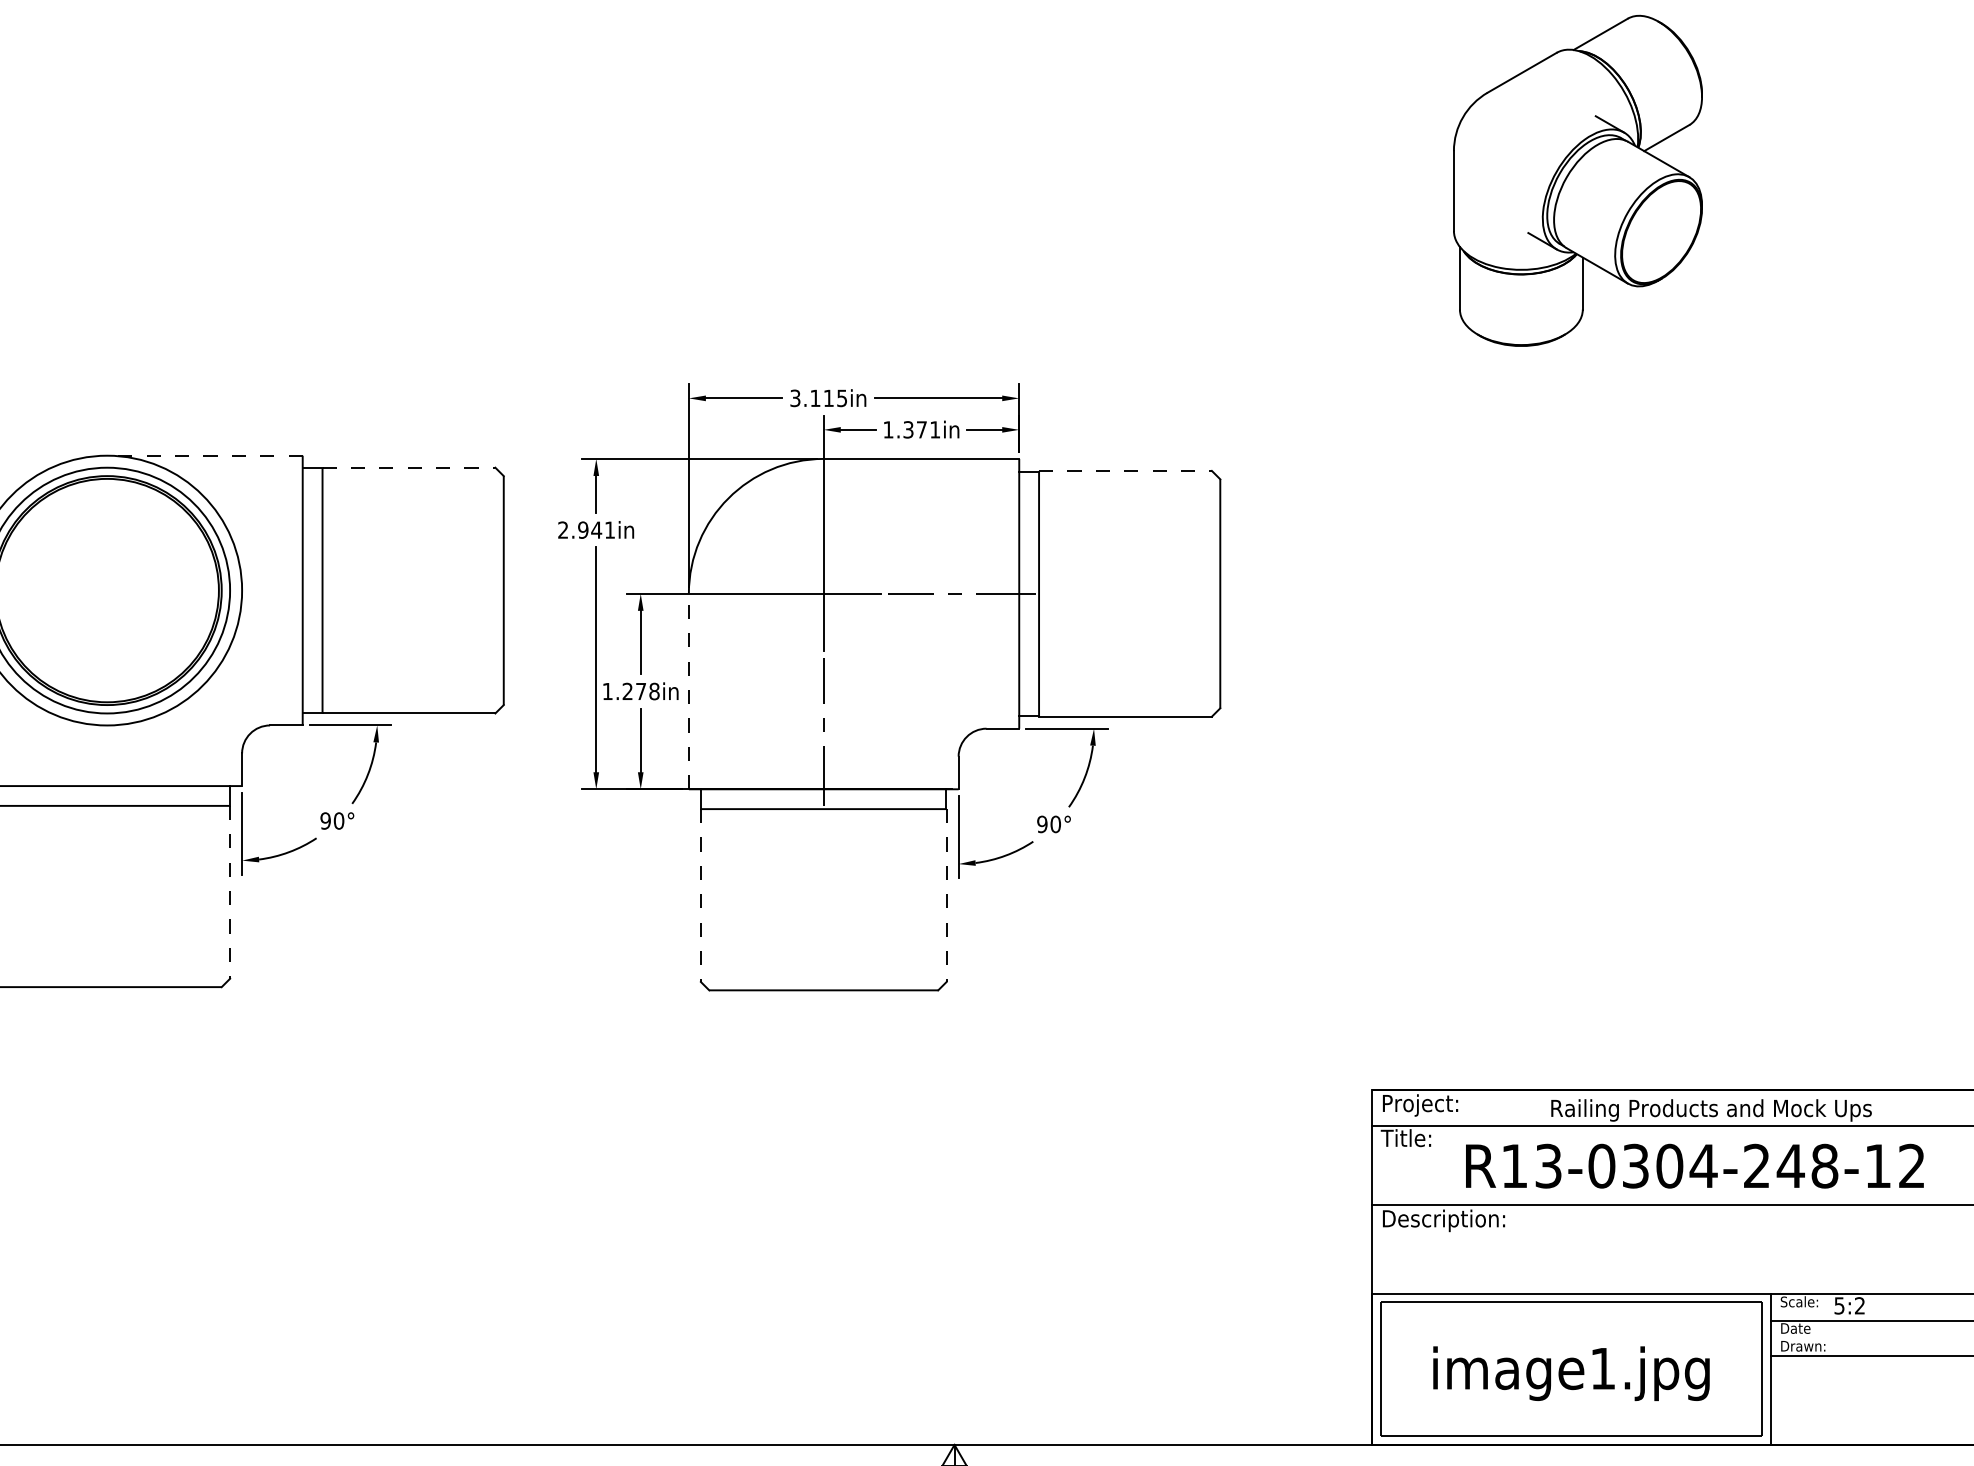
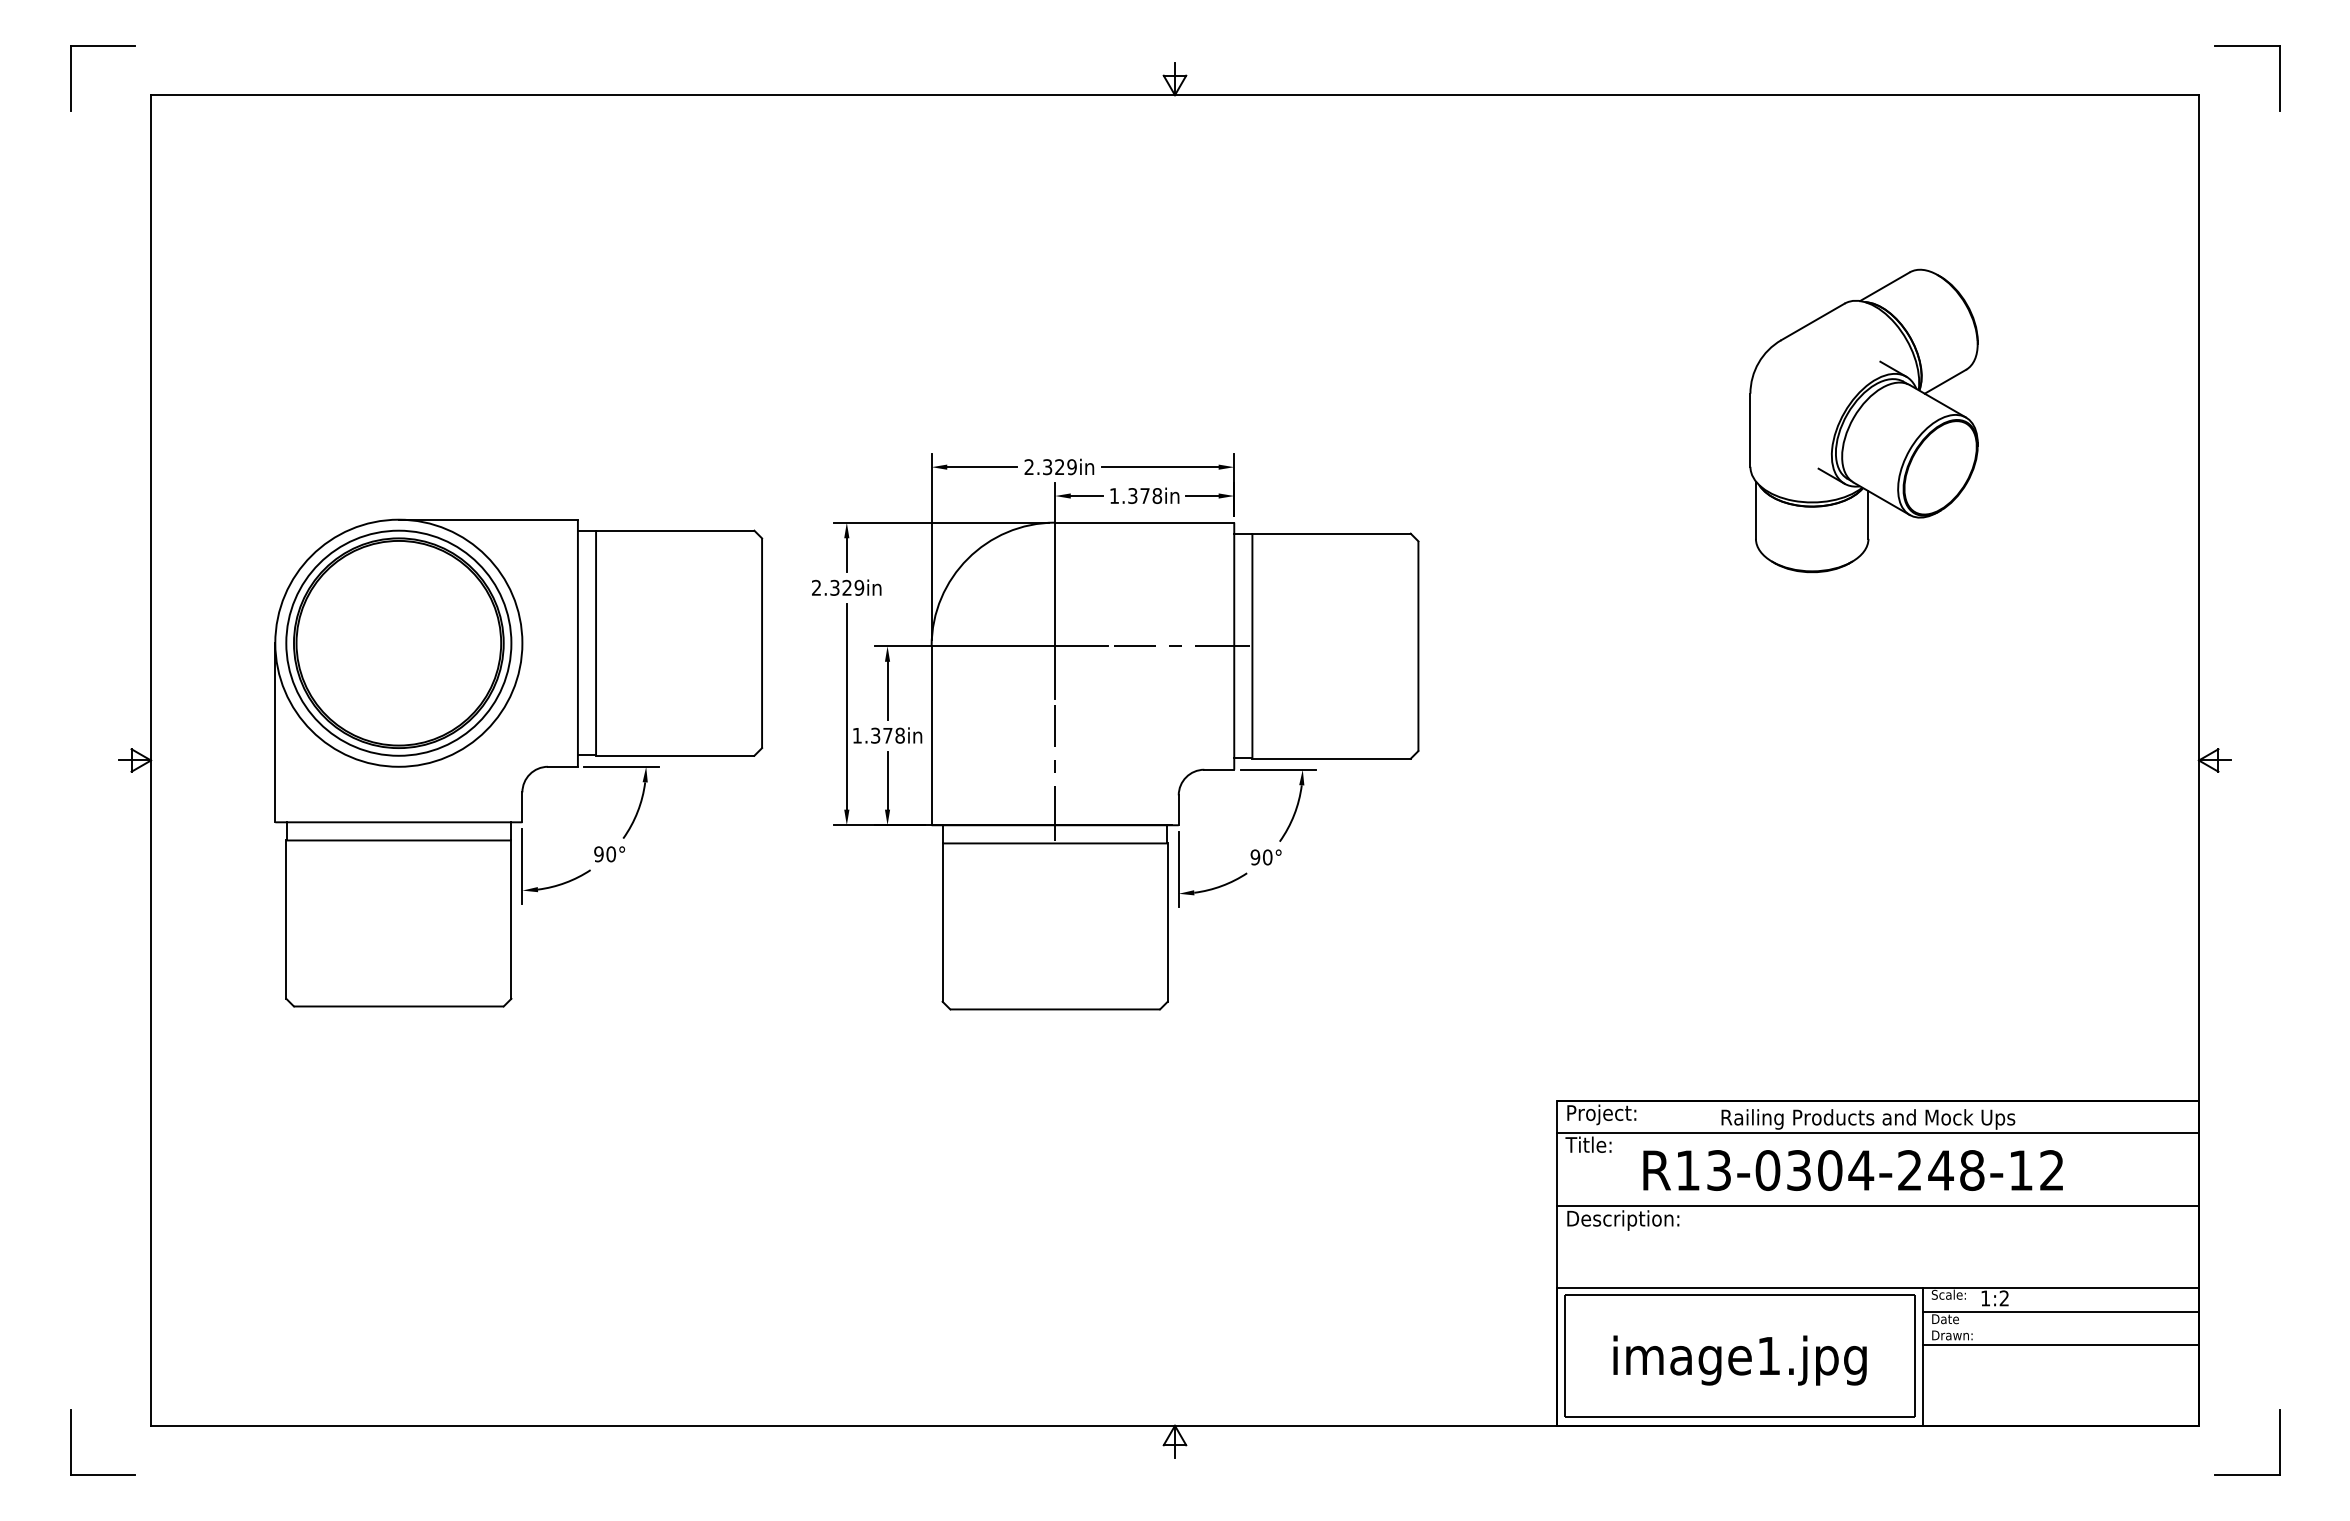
part: (1577, 180) -> (1863, 420), moved
text: (818, 398) -> (1050, 467), 3.115in -> 2.329in
text: (935, 430) -> (1157, 496), 1.371in -> 1.378in
line: (205, 455) -> (488, 519), dashed -> solid
line: (409, 467) -> (675, 530), dashed -> solid
line: (1126, 470) -> (1332, 533), dashed -> solid
text: (597, 529) -> (847, 587), 2.941in -> 2.329in
text: (627, 691) -> (875, 735), 1.278in -> 1.378in
line: (688, 691) -> (931, 735), dashed -> solid
line: (230, 893) -> (511, 920), dashed -> solid
line: (700, 896) -> (942, 923), dashed -> solid
line: (946, 896) -> (1167, 923), dashed -> solid
text: (1839, 1305) -> (1985, 1298), 5:2 -> 1:2

